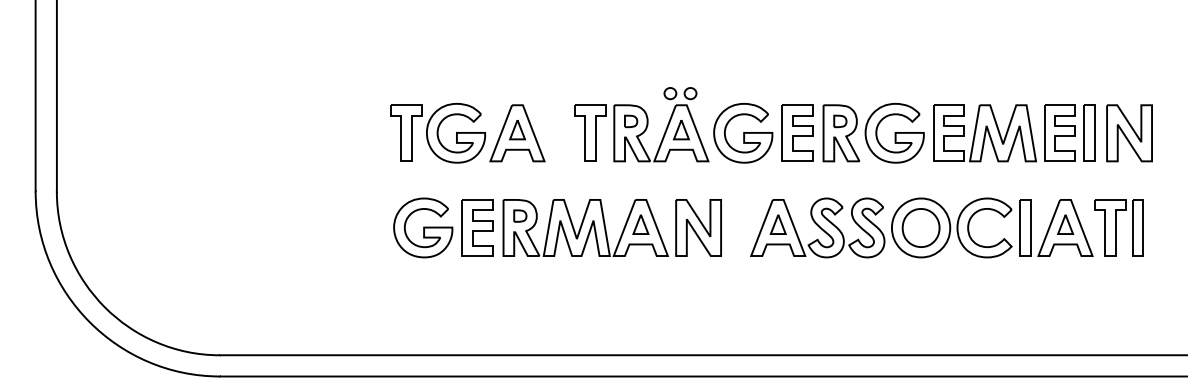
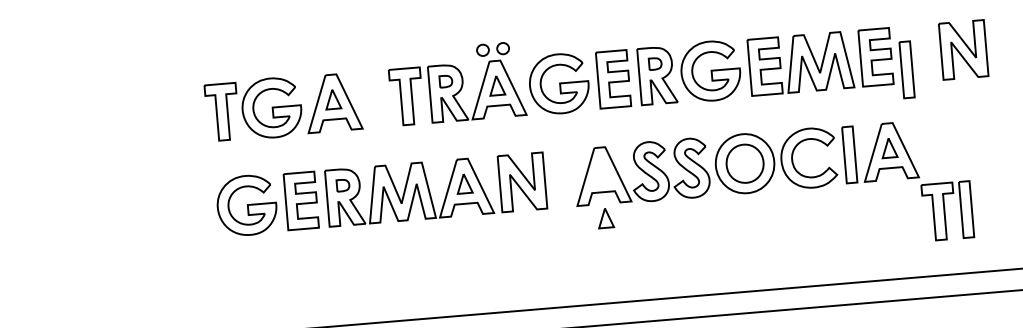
part: (1089, 132) -> (906, 69), moved
part: (1129, 133) -> (963, 50), moved
part: (777, 224) -> (604, 218), moved
part: (1118, 227) -> (946, 210), moved

